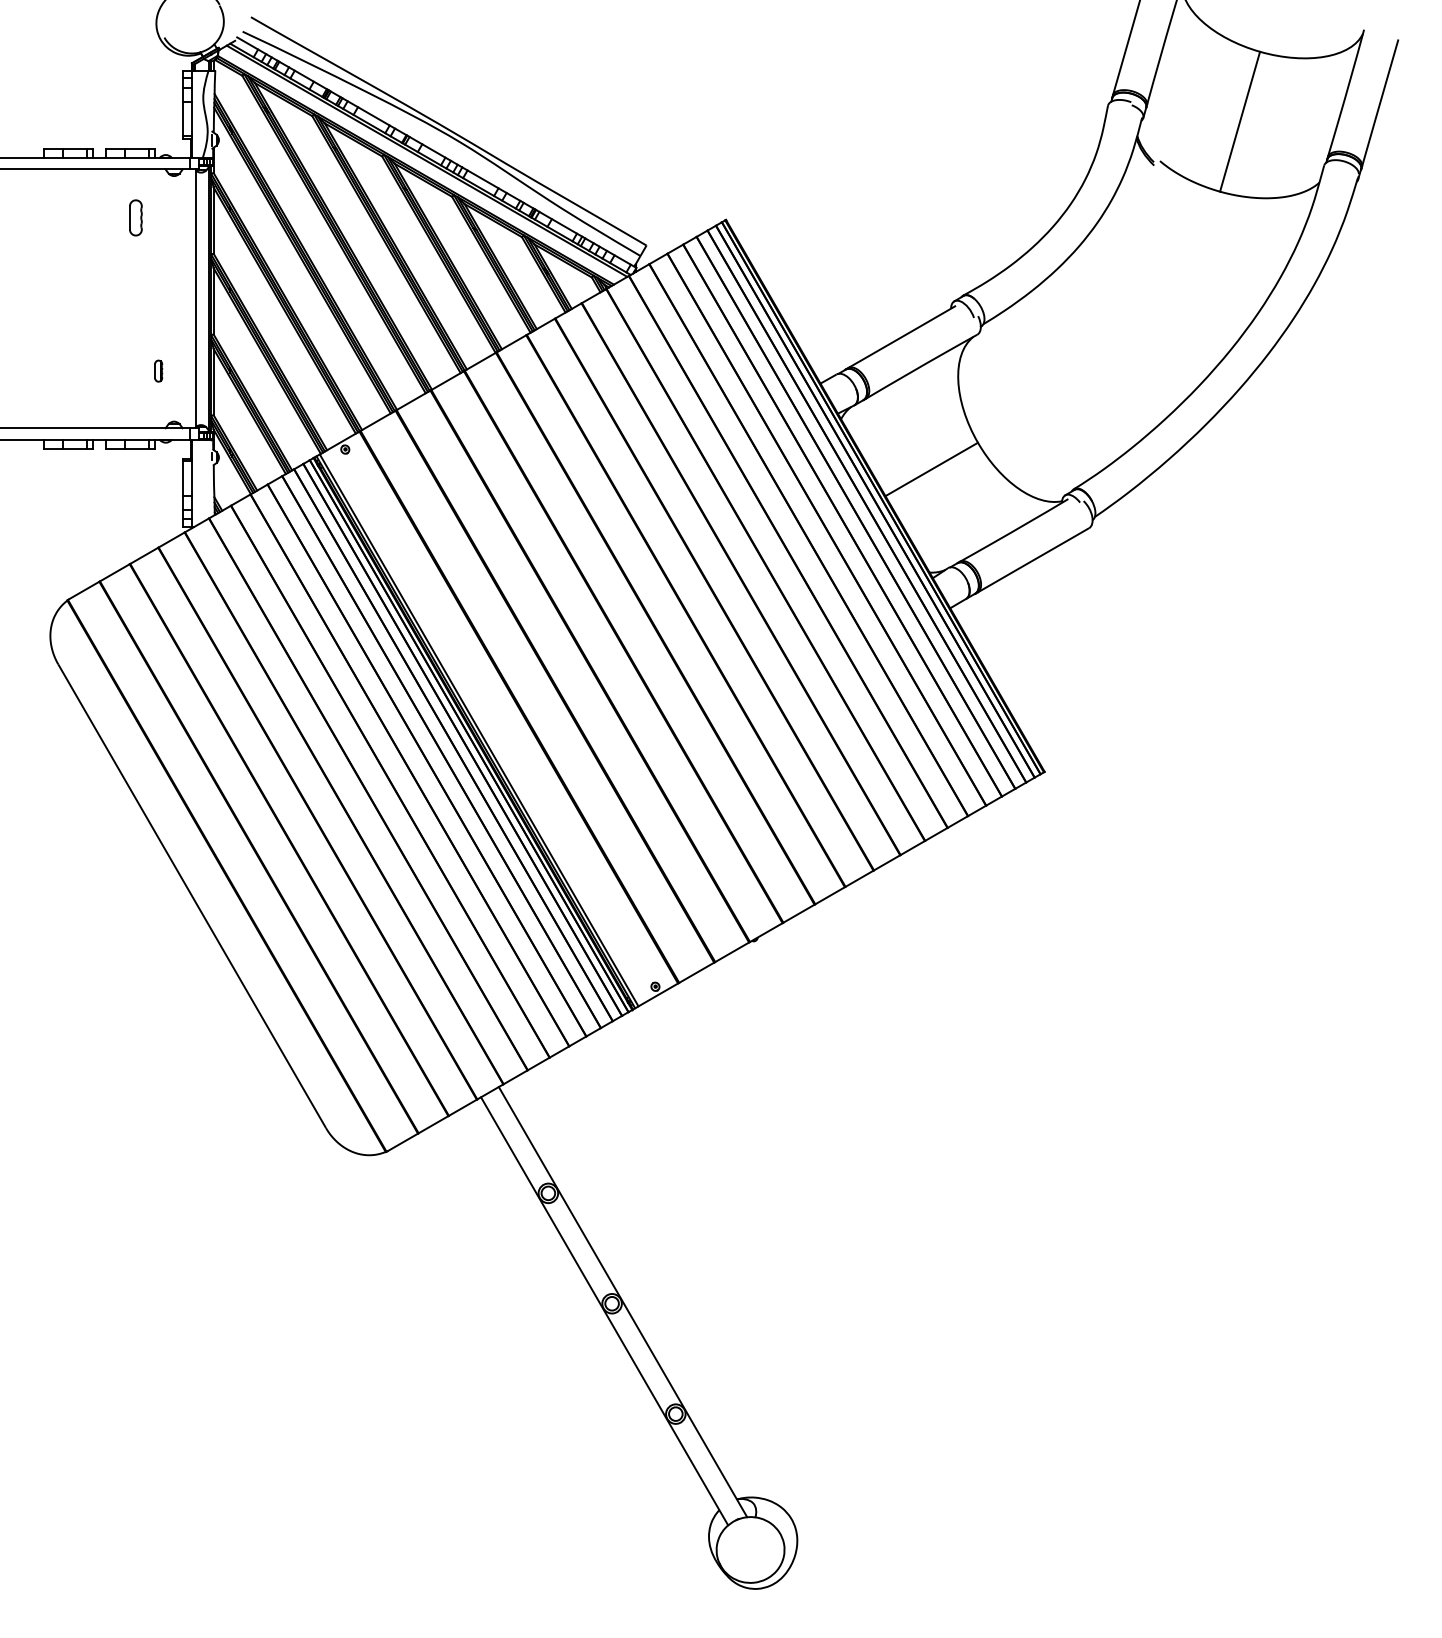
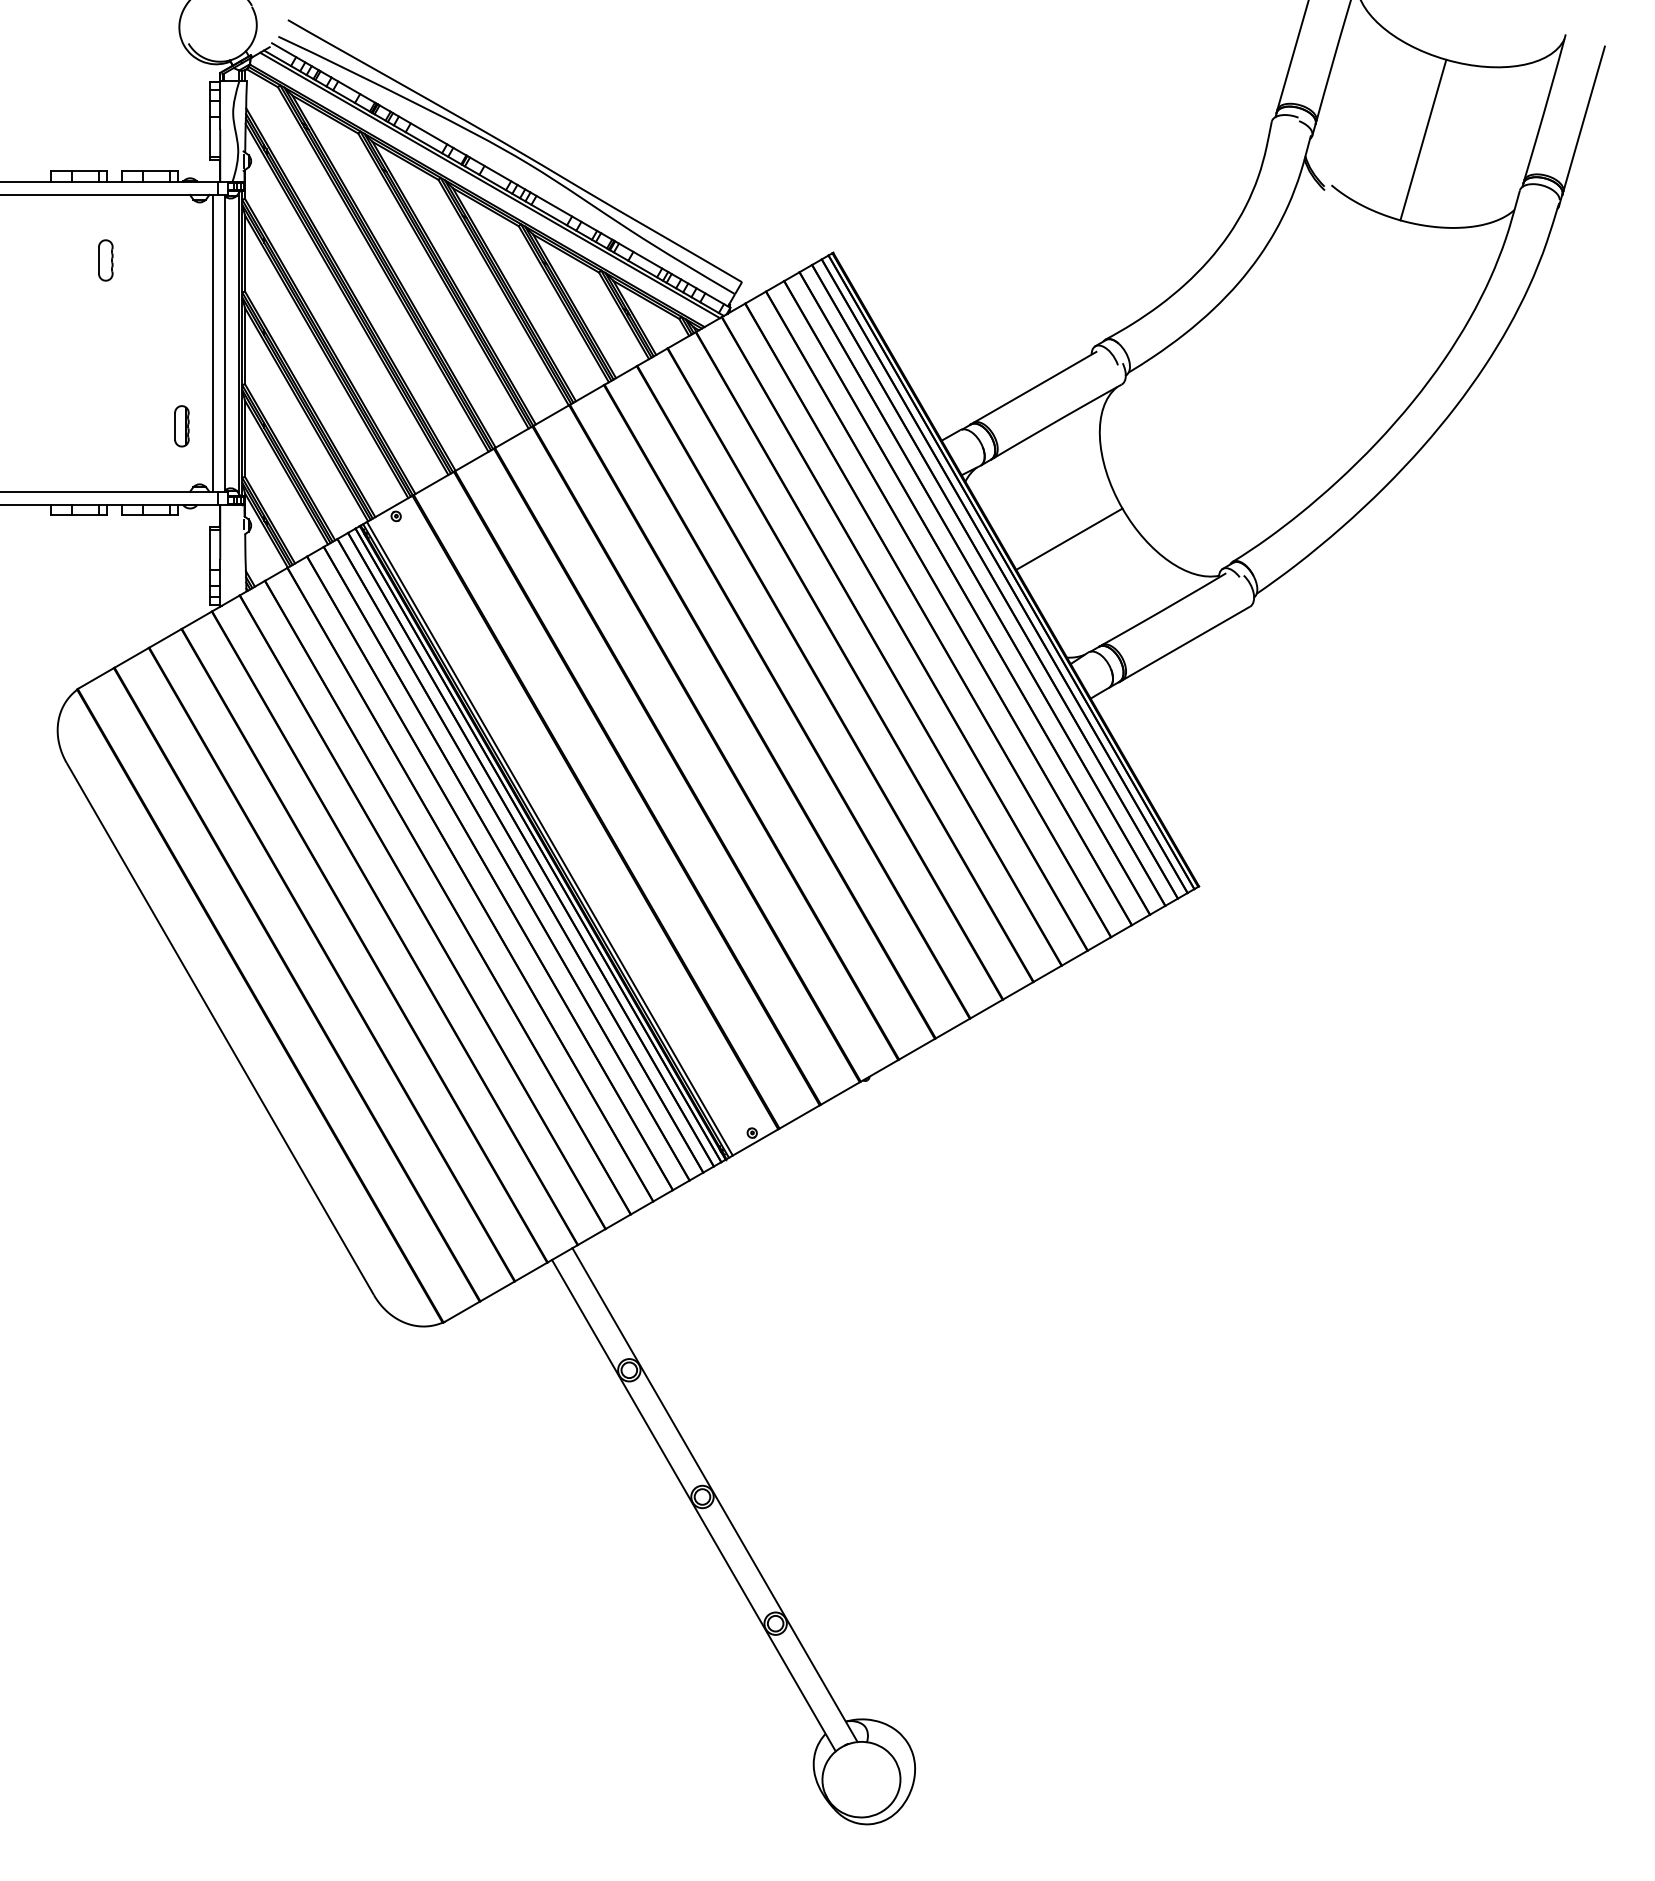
part: (135, 217) -> (105, 260), moved
line: (185, 298) -> (212, 342), added
part: (158, 371) -> (181, 426), size x1.67

